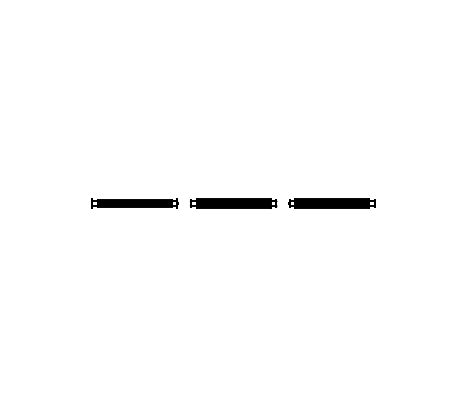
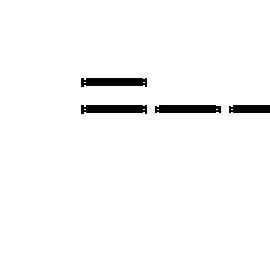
part: (134, 167) -> (114, 82), added

